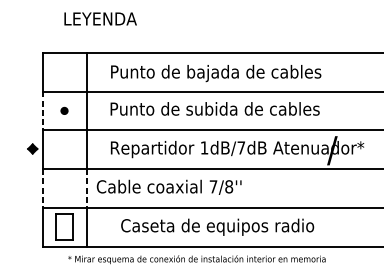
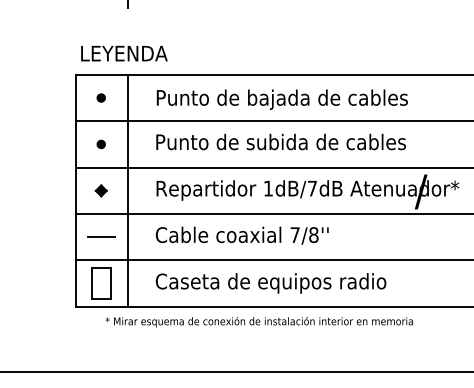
text: (100, 18) -> (124, 53), moved
part: (63, 71) -> (100, 97), added
line: (43, 110) -> (76, 144), dashed -> solid
part: (32, 148) -> (100, 190), moved
text: (168, 187) -> (241, 235), moved
line: (43, 188) -> (76, 237), dashed -> solid
line: (63, 188) -> (100, 237), added
line: (87, 188) -> (128, 237), dashed -> solid
text: (217, 227) -> (270, 283), moved

